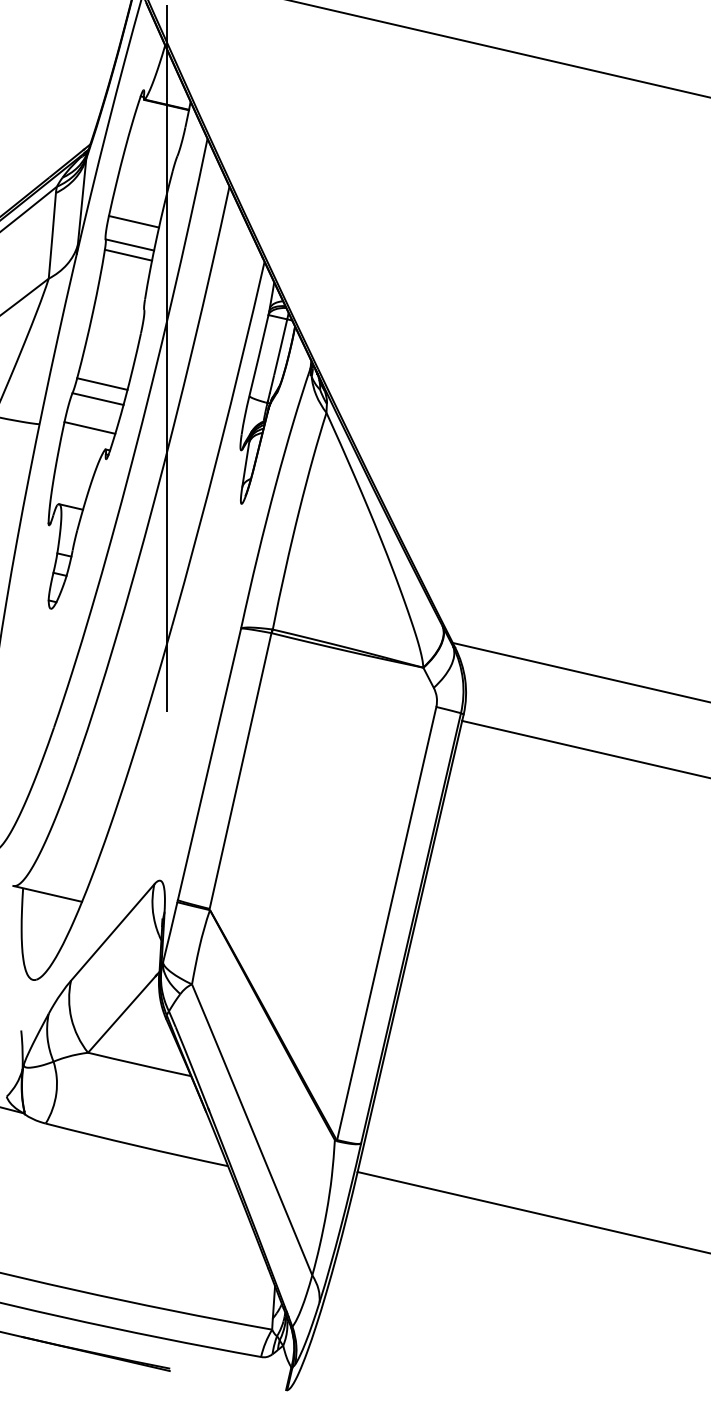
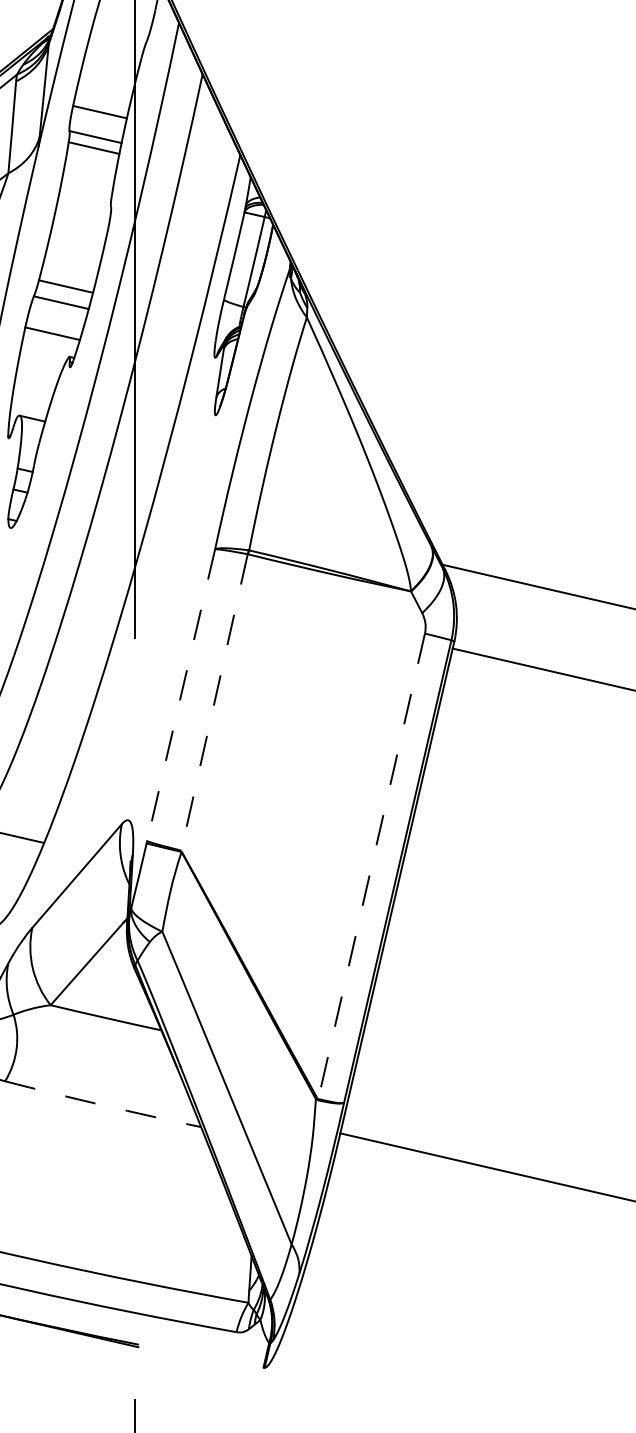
line: (209, 764) -> (181, 695), solid -> dashed
line: (240, 771) -> (214, 702), solid -> dashed
line: (386, 923) -> (371, 866), solid -> dashed
arc: (136, 1145) -> (102, 1104), solid -> dashed

